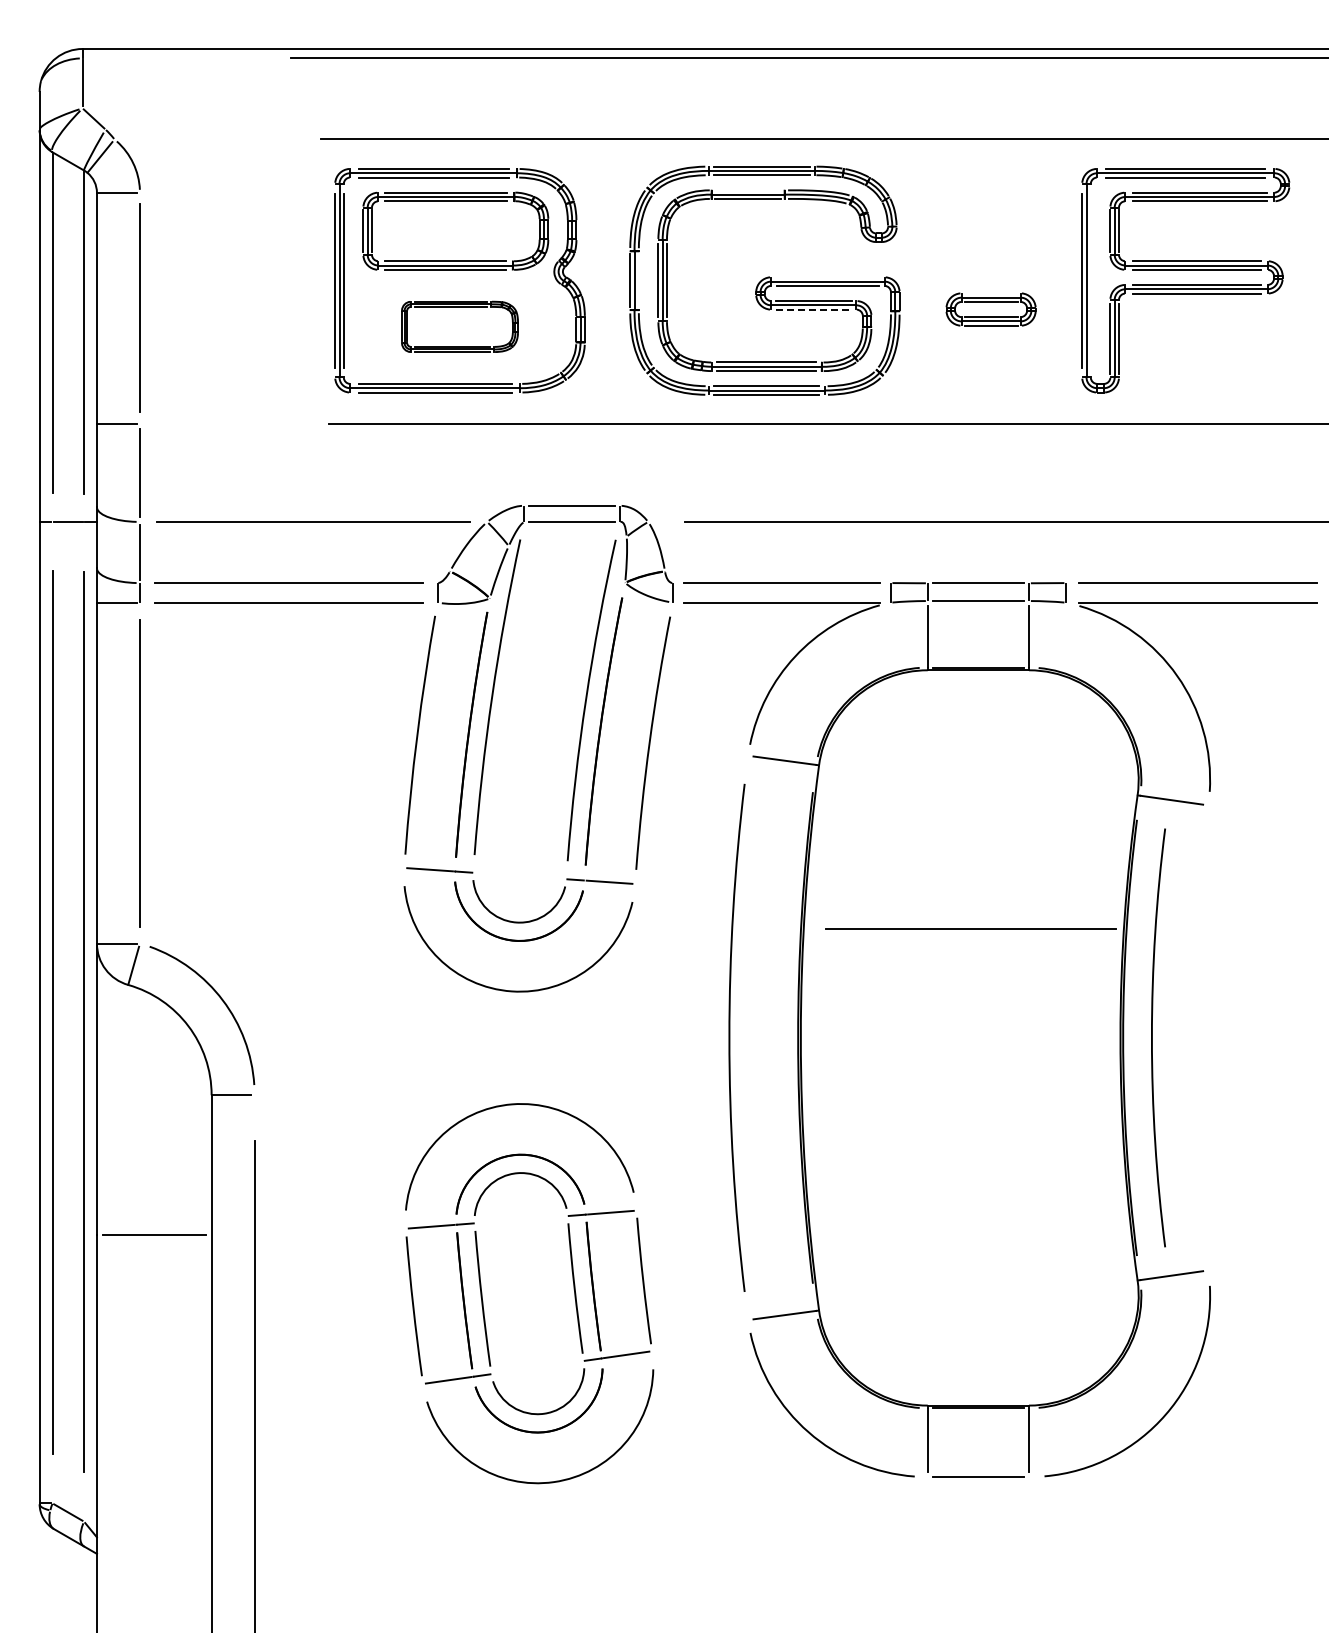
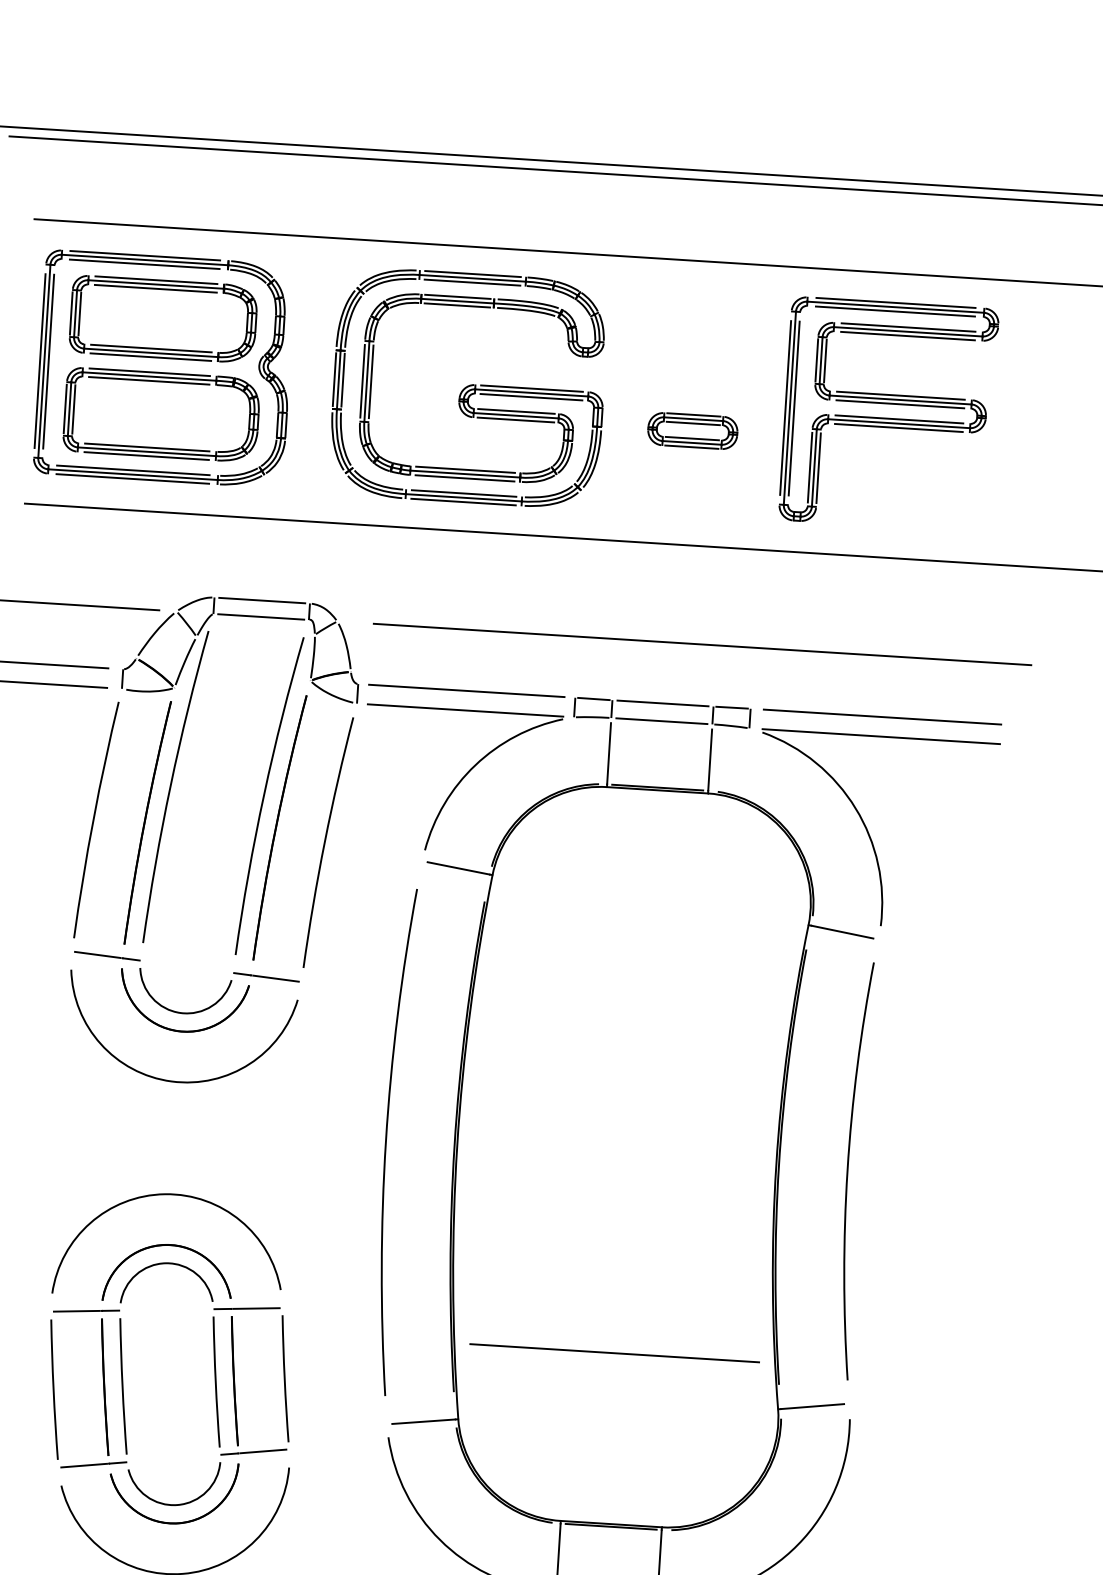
line: (747, 190) -> (457, 296), added
line: (827, 277) -> (531, 388), added
line: (638, 280) -> (342, 379), added
line: (1090, 280) -> (793, 408), added
line: (990, 293) -> (693, 415), added
line: (814, 309) -> (516, 419), dashed -> solid
part: (459, 326) -> (161, 414), size x1.67
line: (970, 928) -> (614, 1352), moved
arc: (1152, 1037) -> (848, 1170), moved

